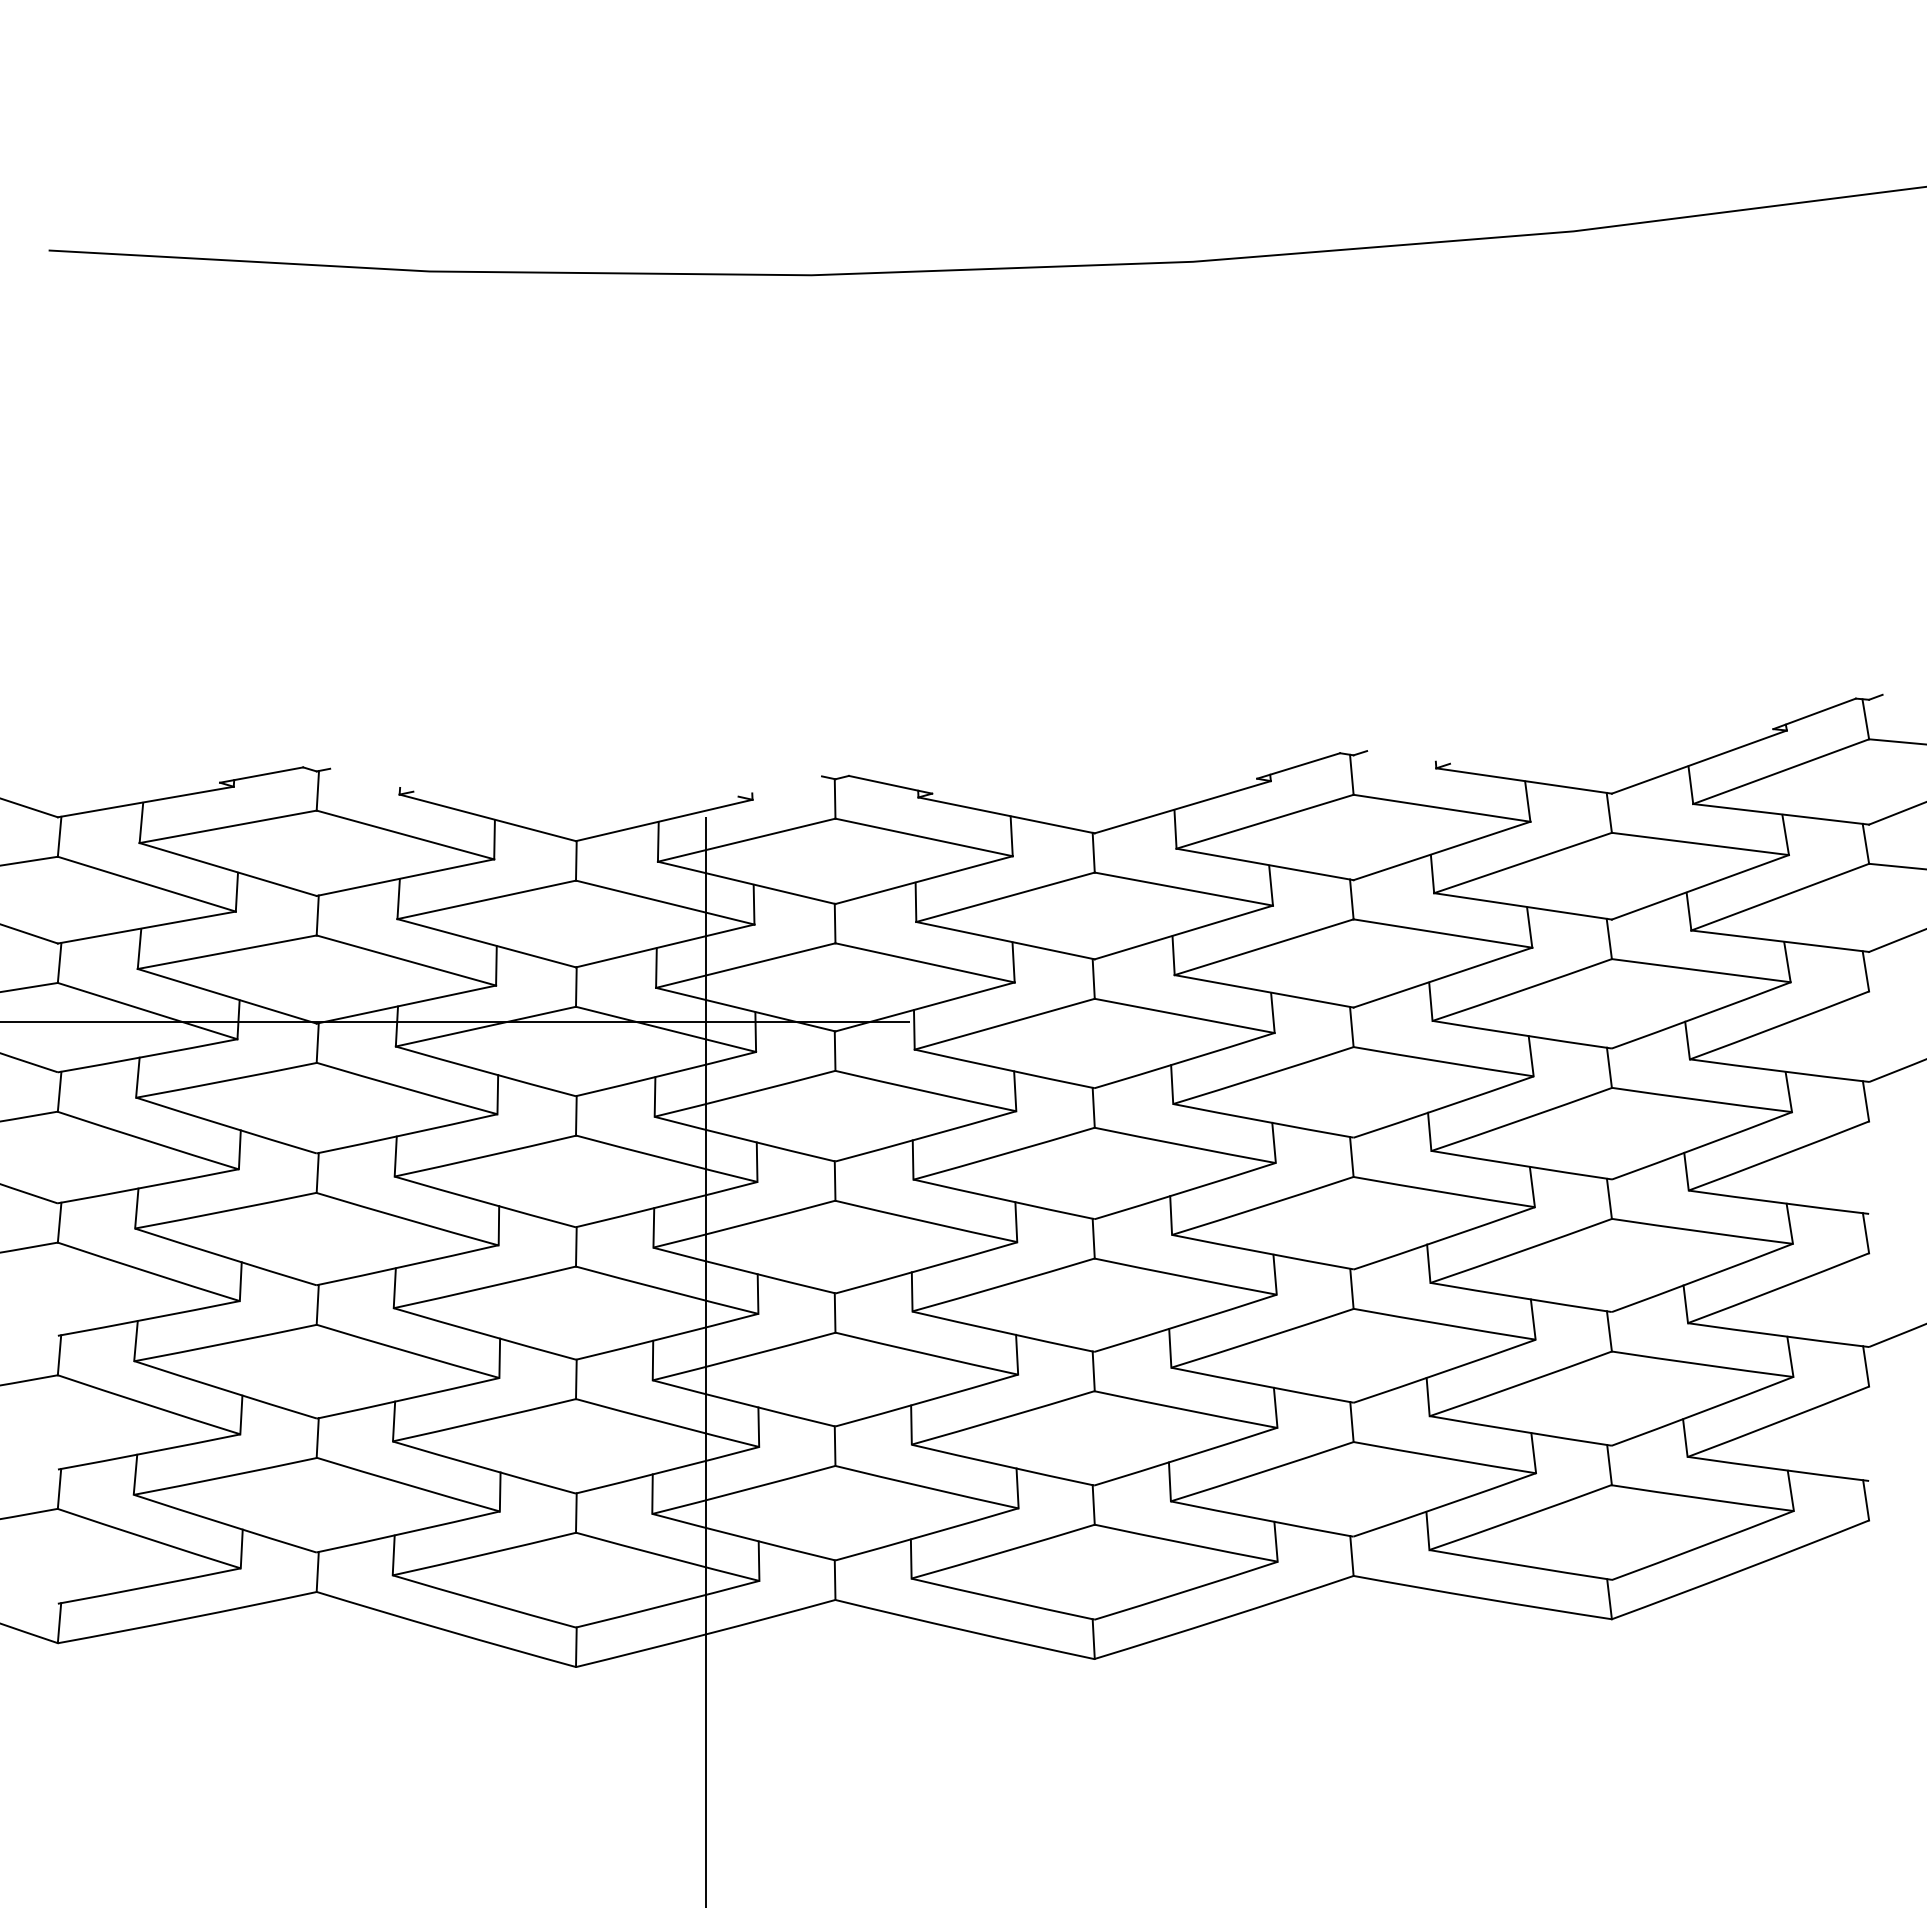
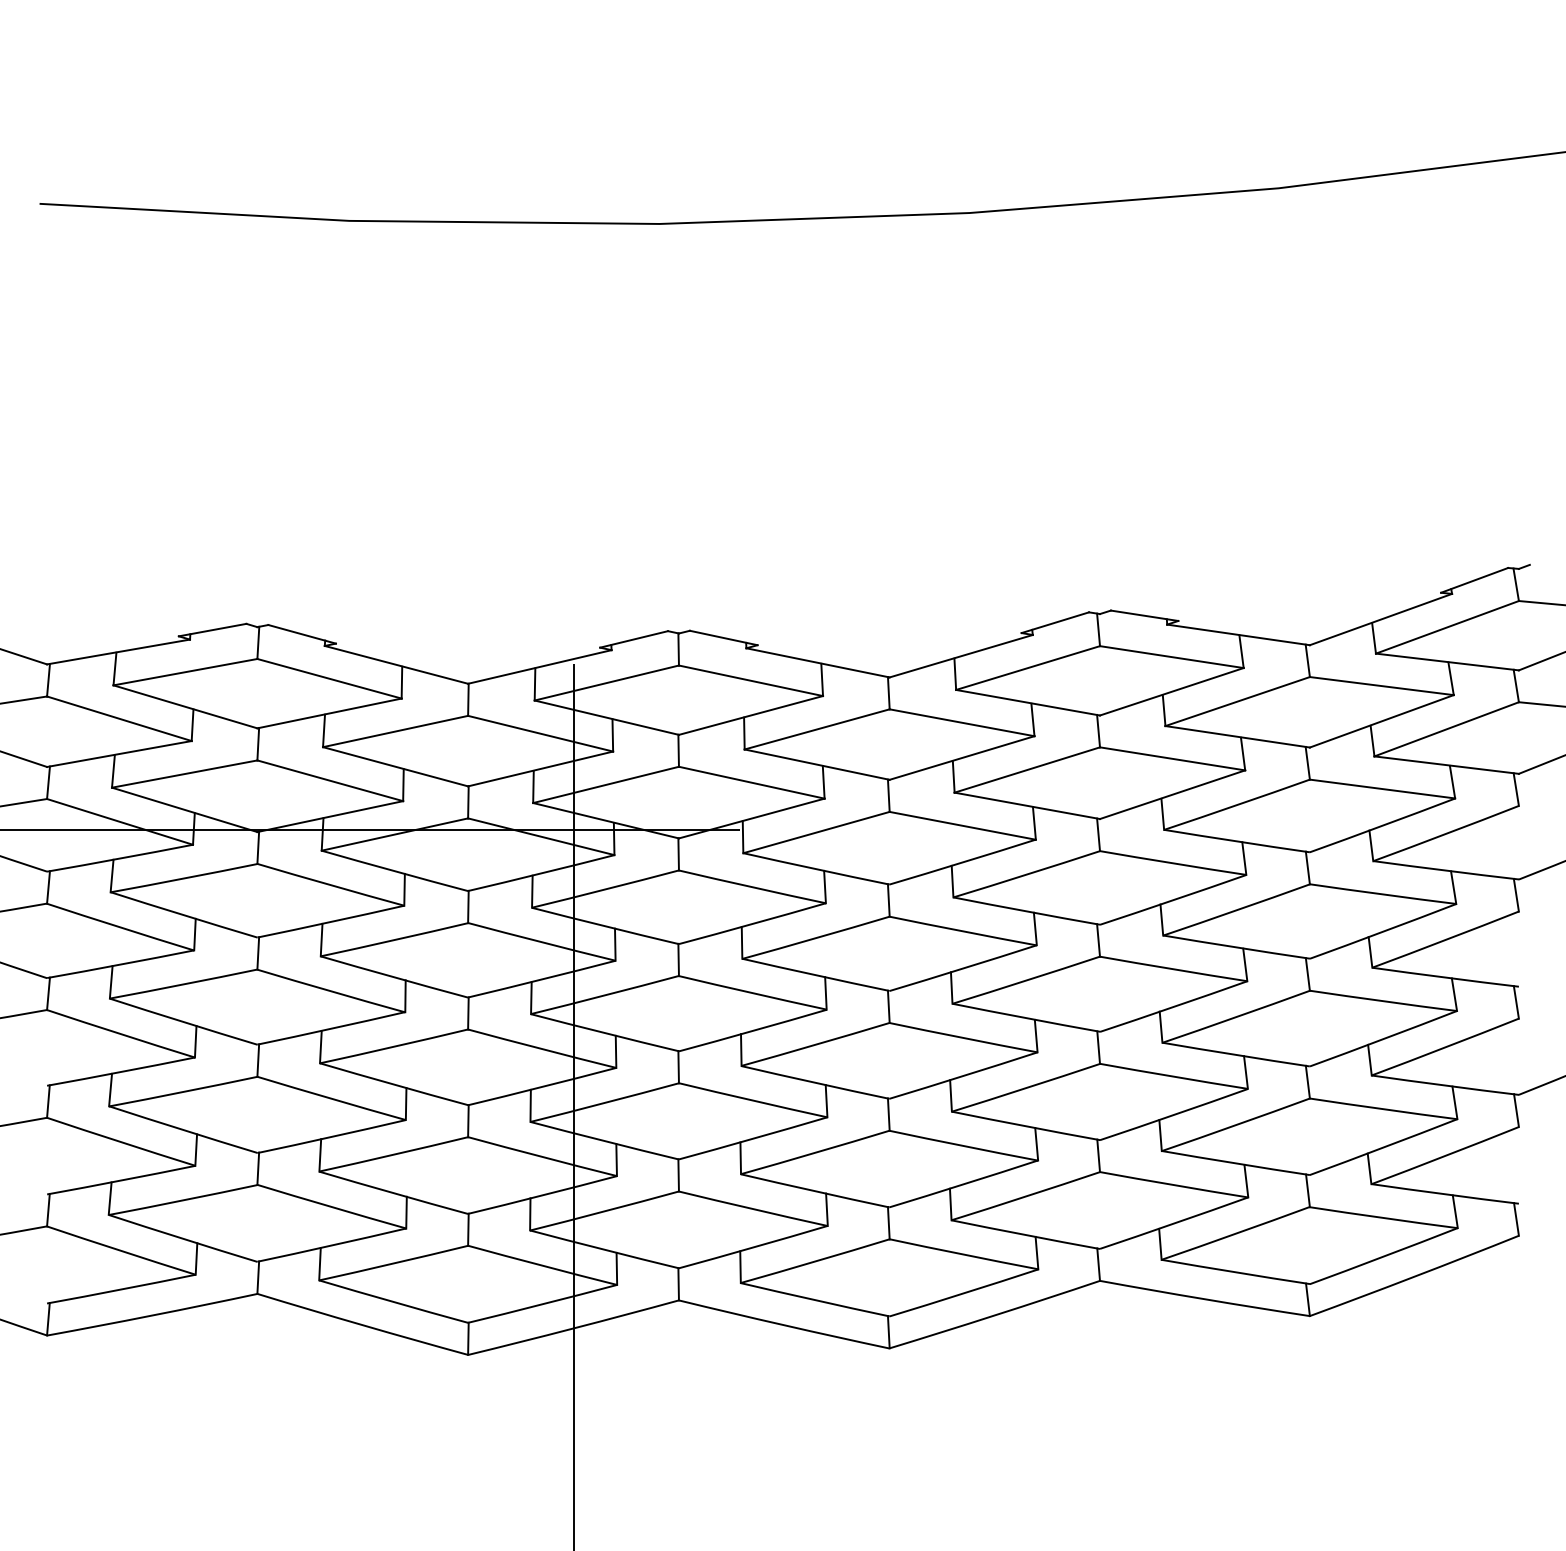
line: (1408, 757) -> (1144, 615), added
line: (371, 779) -> (301, 633), added
line: (779, 786) -> (633, 639), added

